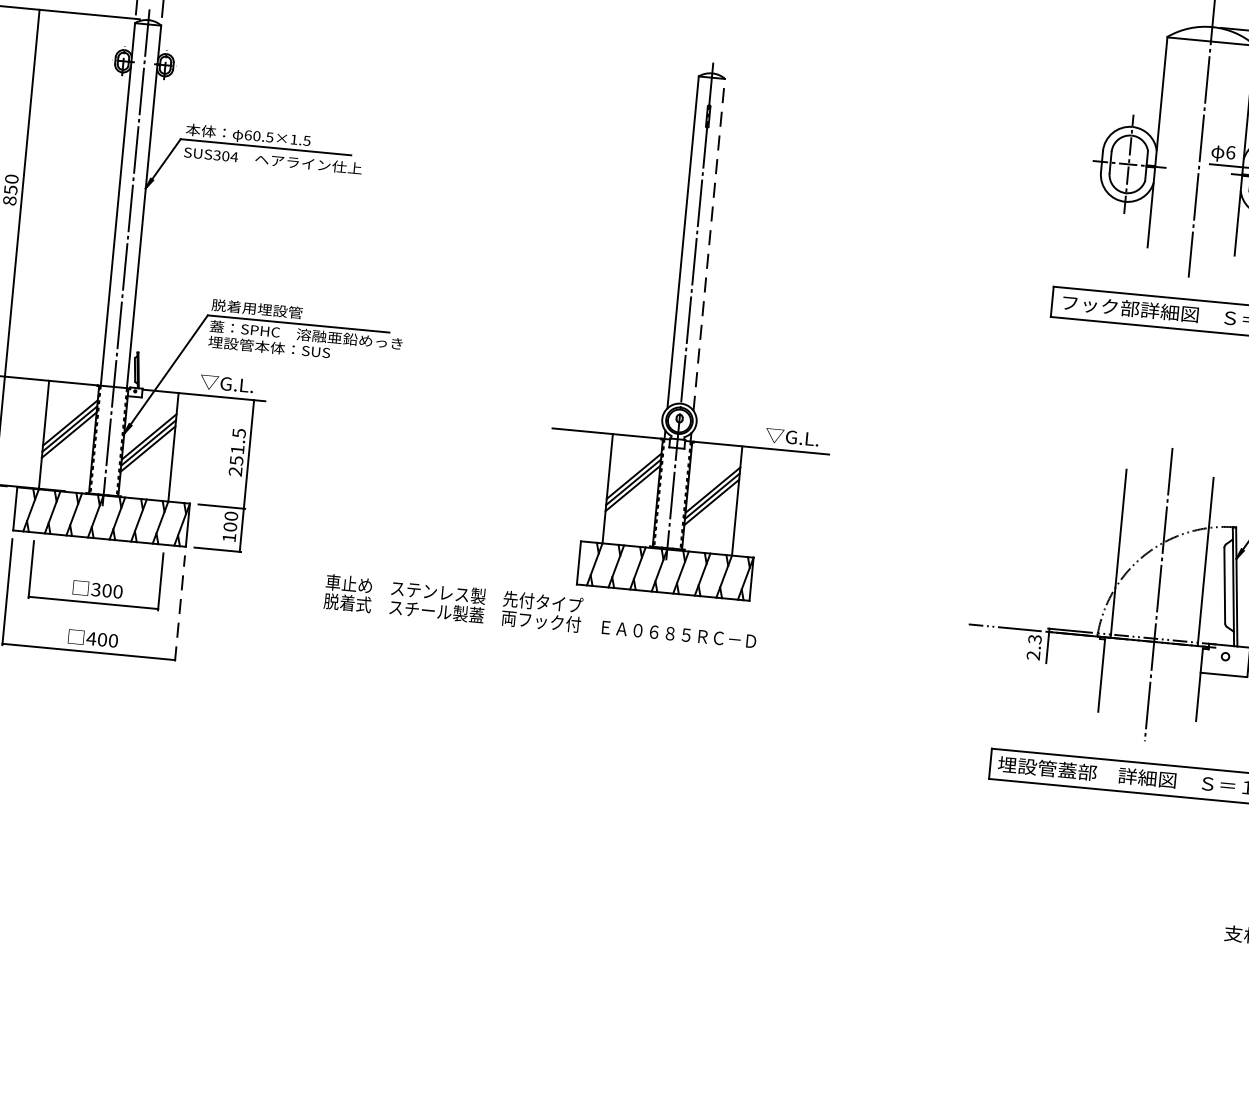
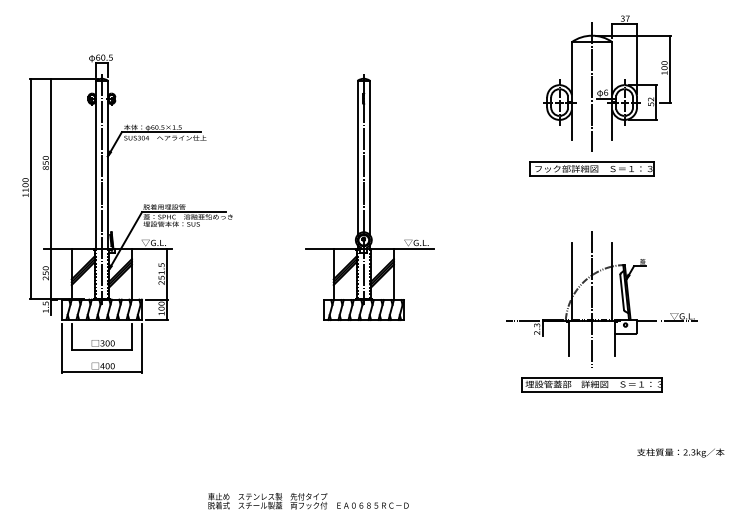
line: (708, 243) -> (369, 157), dashed -> solid
line: (178, 608) -> (141, 348), dashed -> solid
text: (541, 612) -> (308, 501), moved

